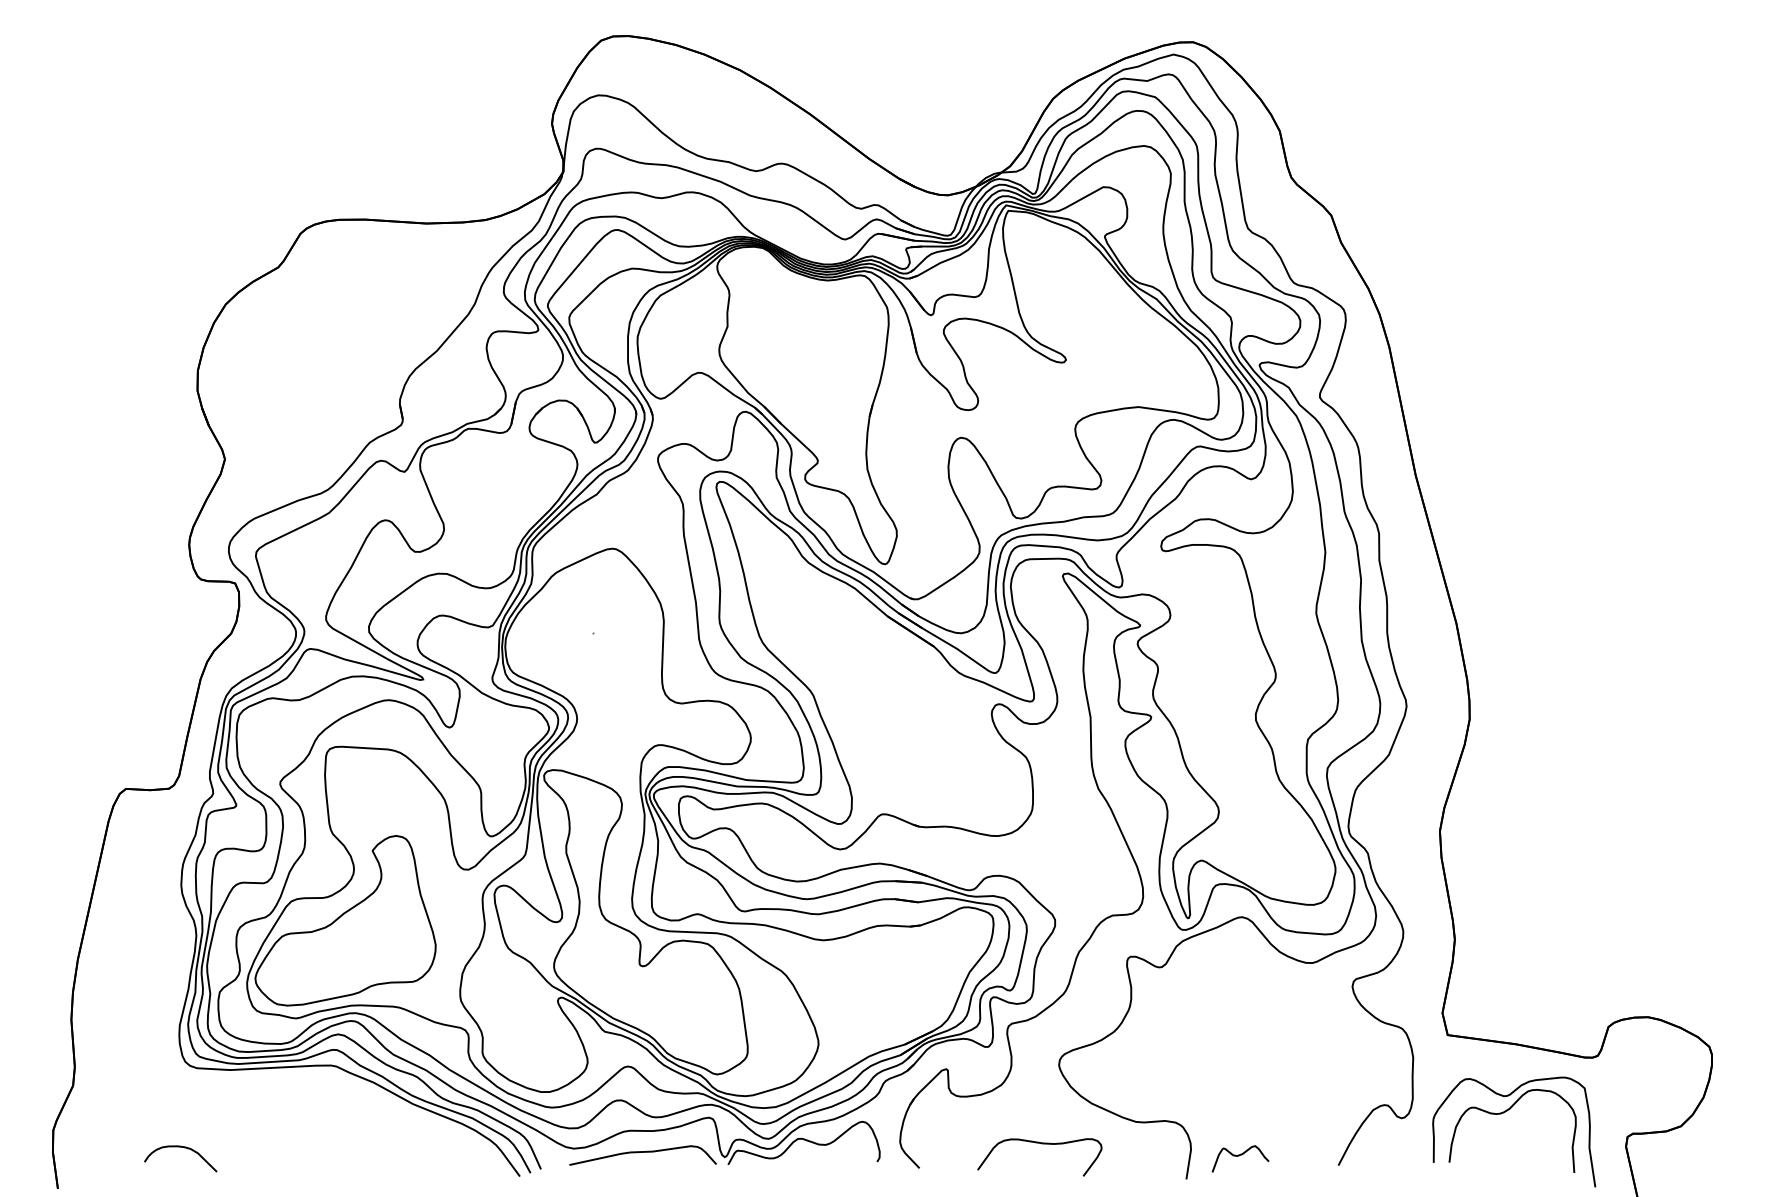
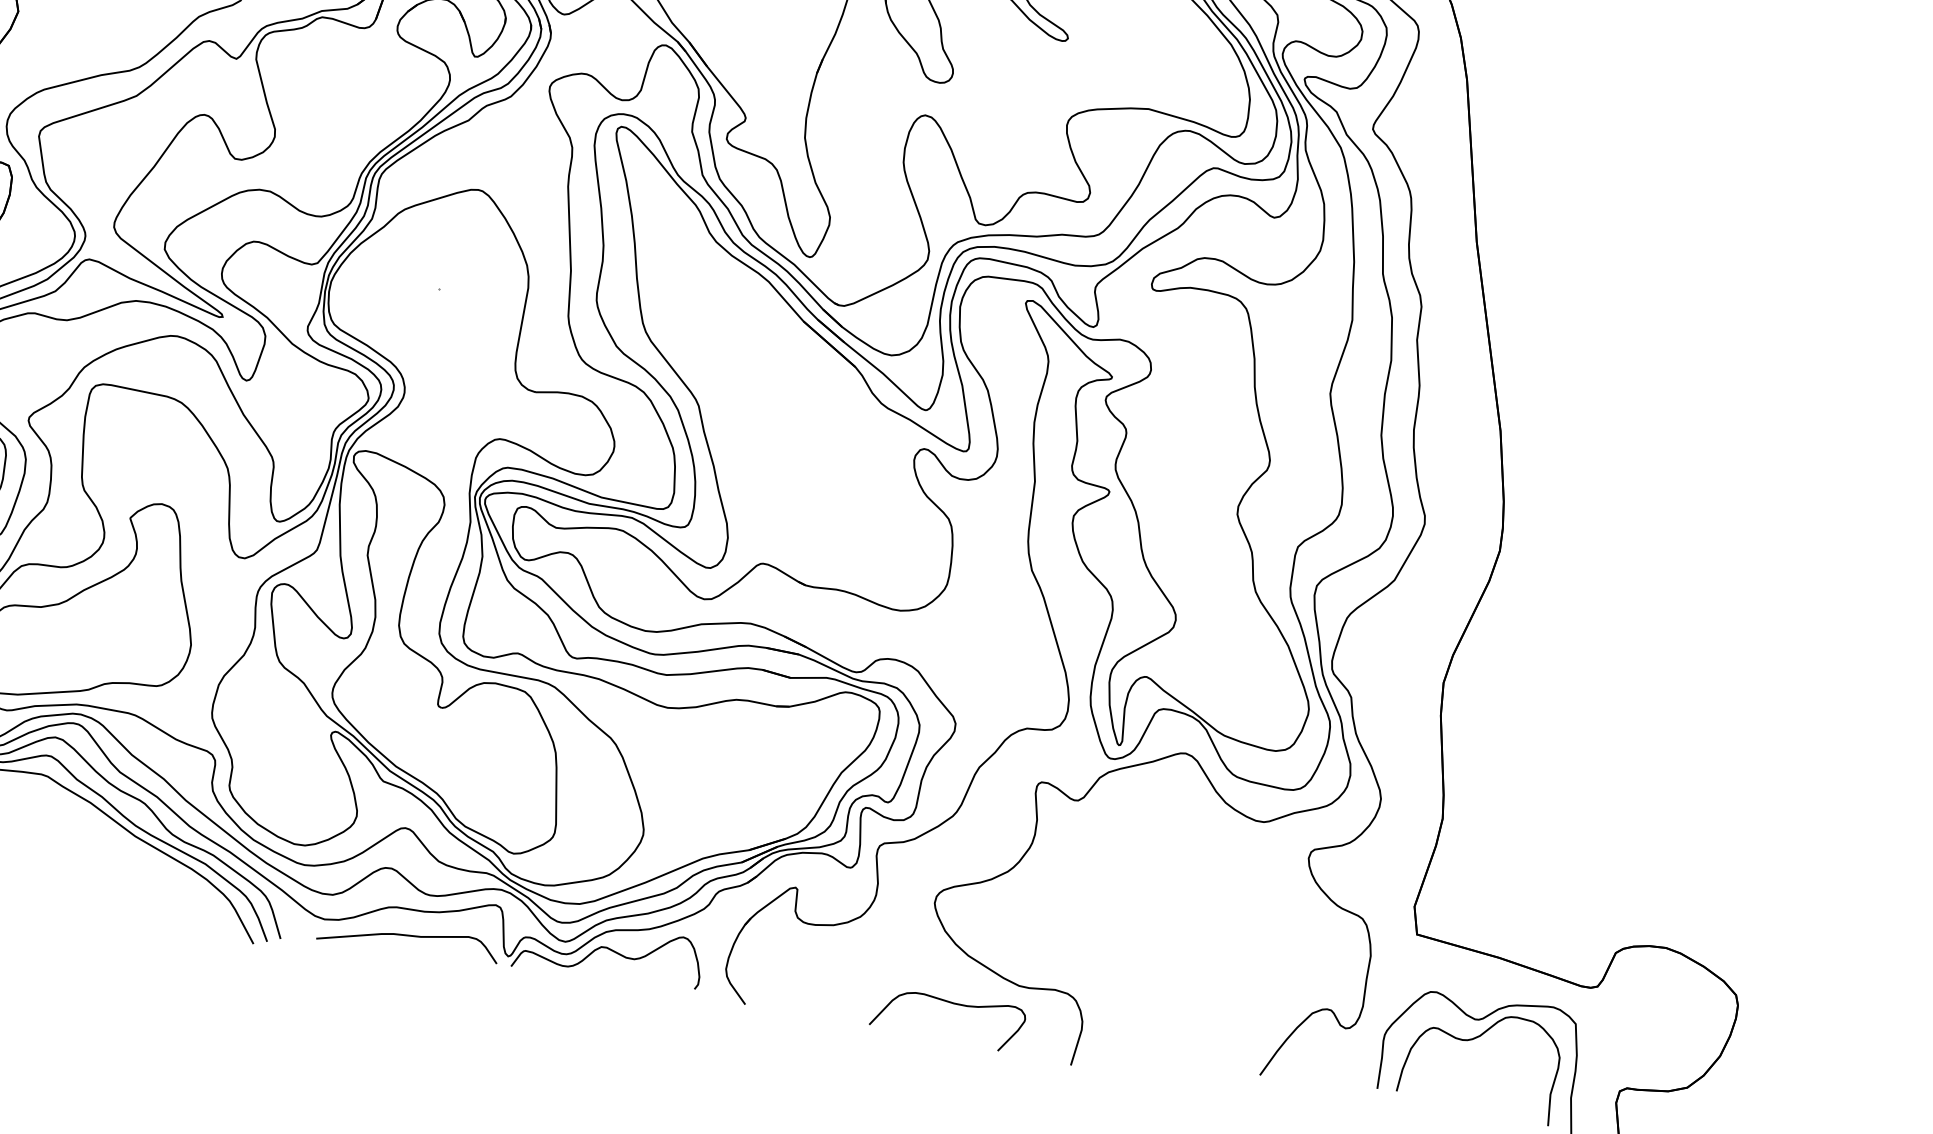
curve: (1041, 1144) -> (951, 1004), moved
curve: (1239, 1156) -> (1140, 1046), removed

